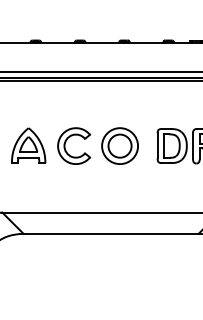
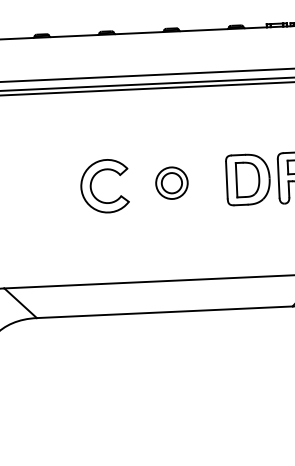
part: (28, 145) -> (38, 188), removed
part: (119, 145) -> (171, 182), size x0.6

